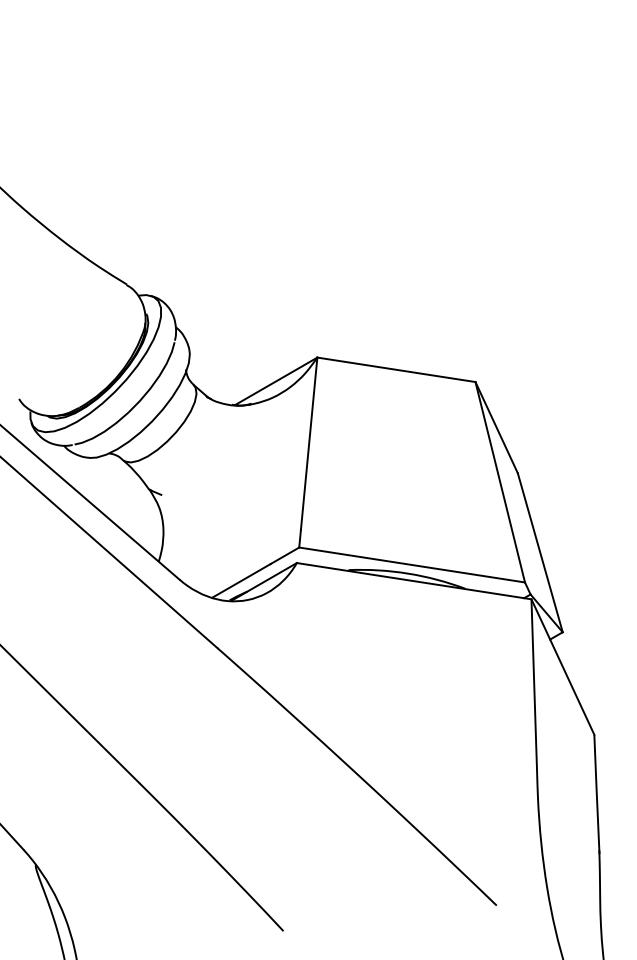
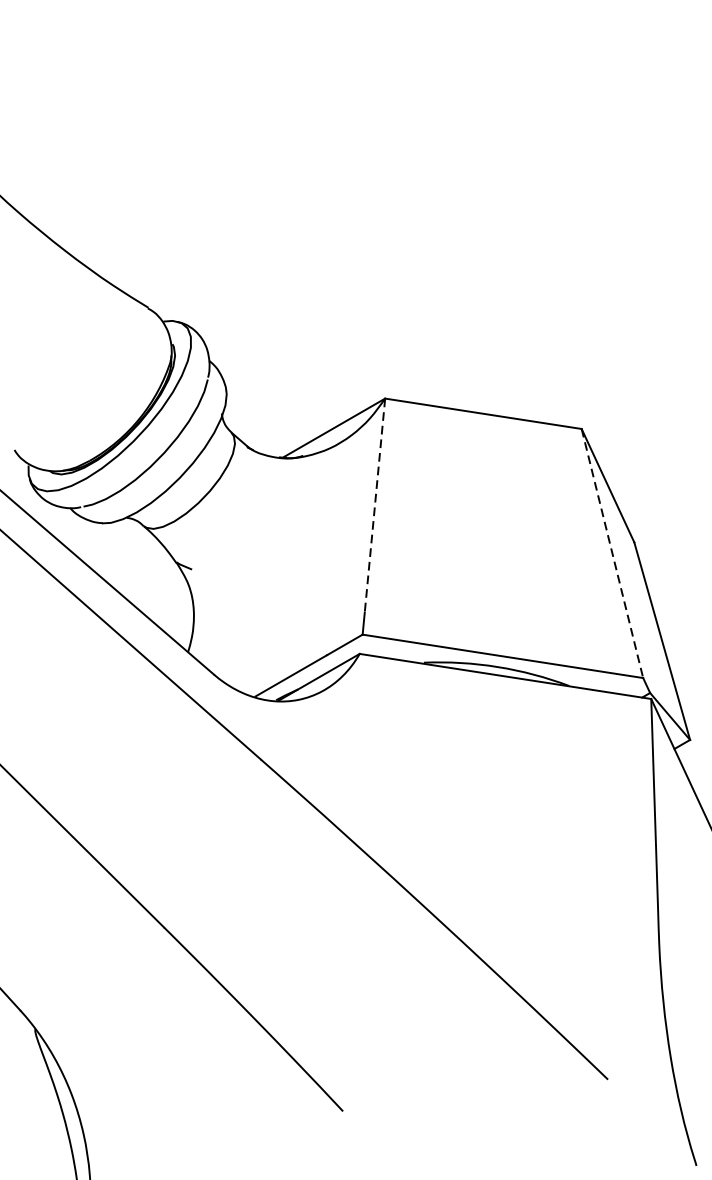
line: (309, 444) -> (375, 506), solid -> dashed
line: (500, 482) -> (612, 553), solid -> dashed

